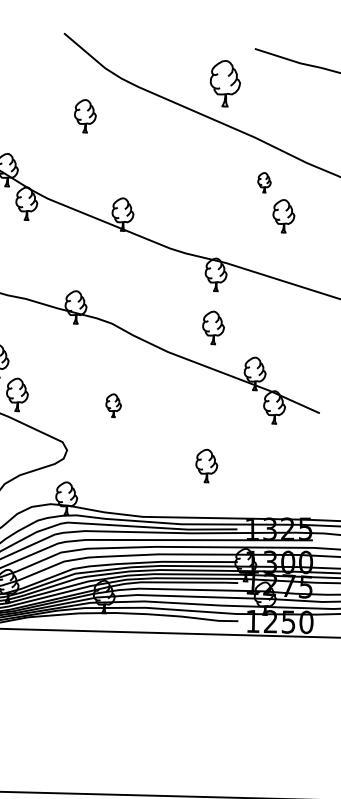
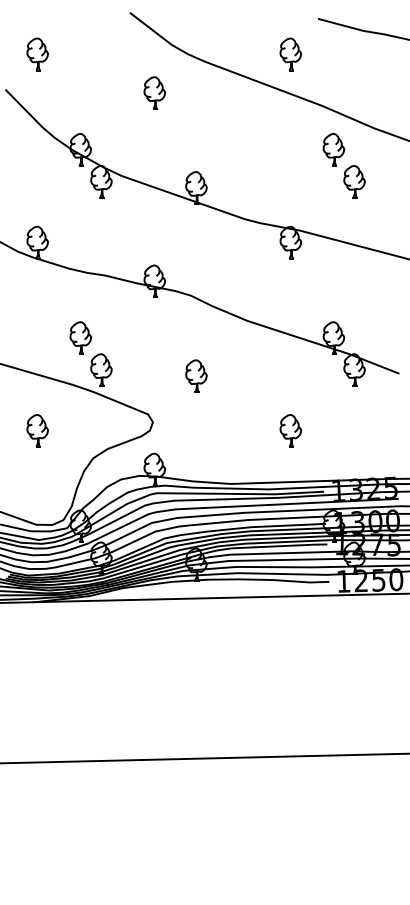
part: (225, 83) -> (290, 54), size x0.71
part: (264, 182) -> (333, 149), size x1.67
part: (213, 327) -> (290, 294), removed
part: (113, 405) -> (196, 375), size x1.43

